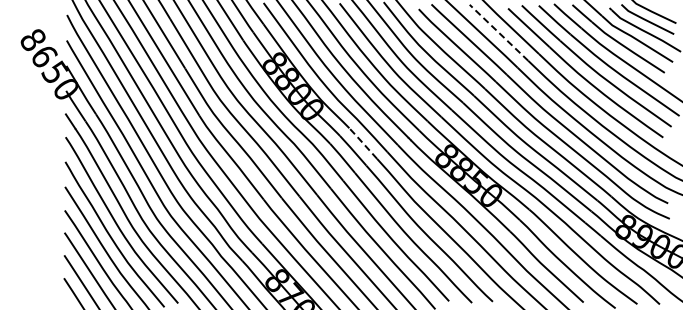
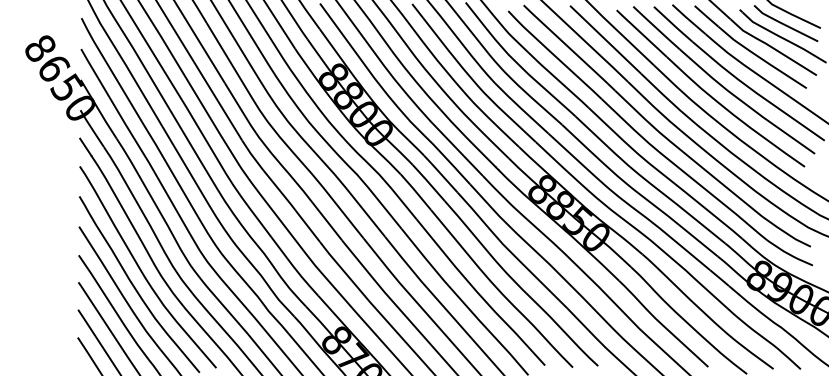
line: (498, 32) -> (605, 39), dashed -> solid
line: (362, 142) -> (439, 172), dashed -> solid

